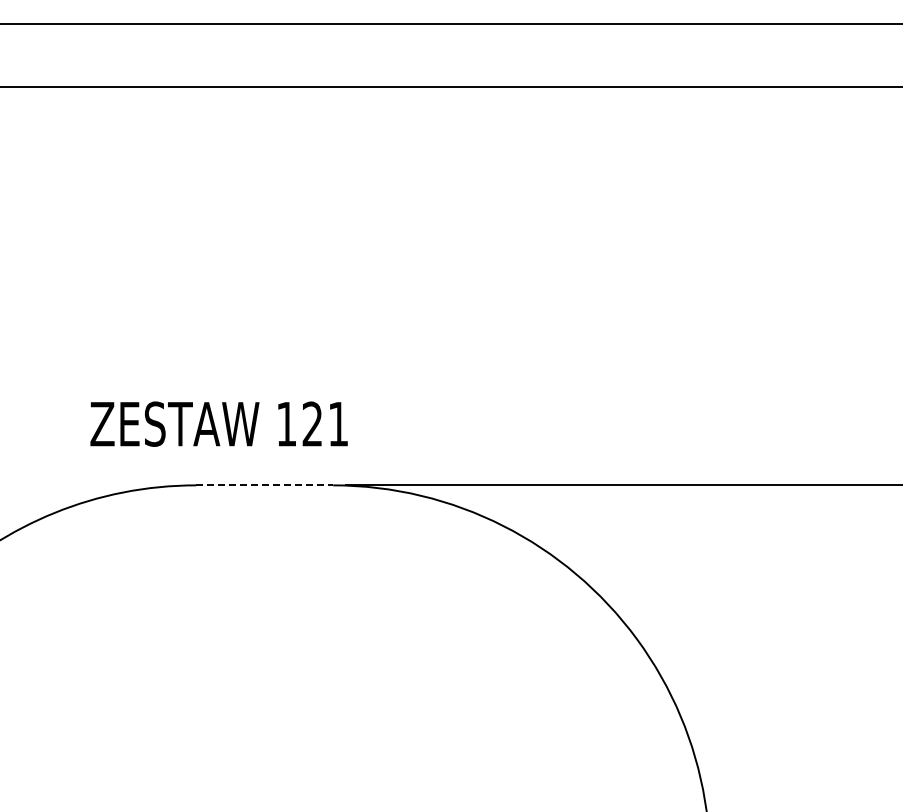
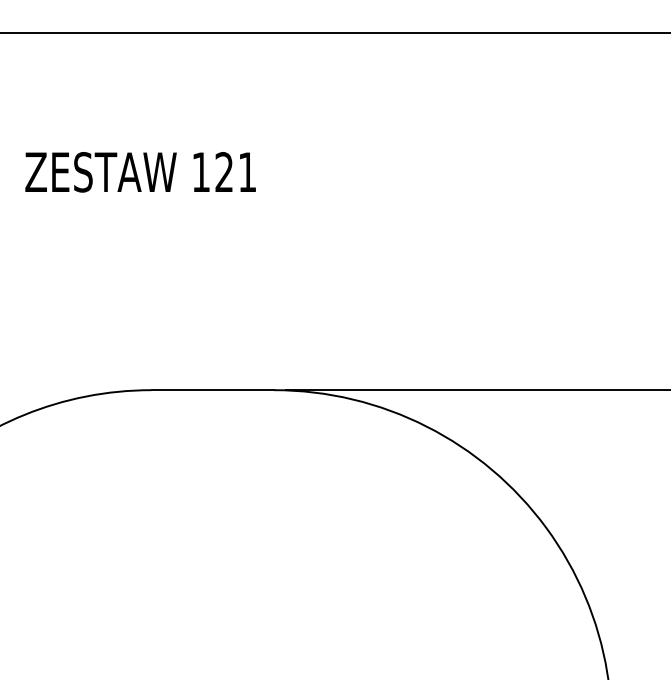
text: (218, 423) -> (140, 171), moved
line: (265, 485) -> (213, 390), dashed -> solid

